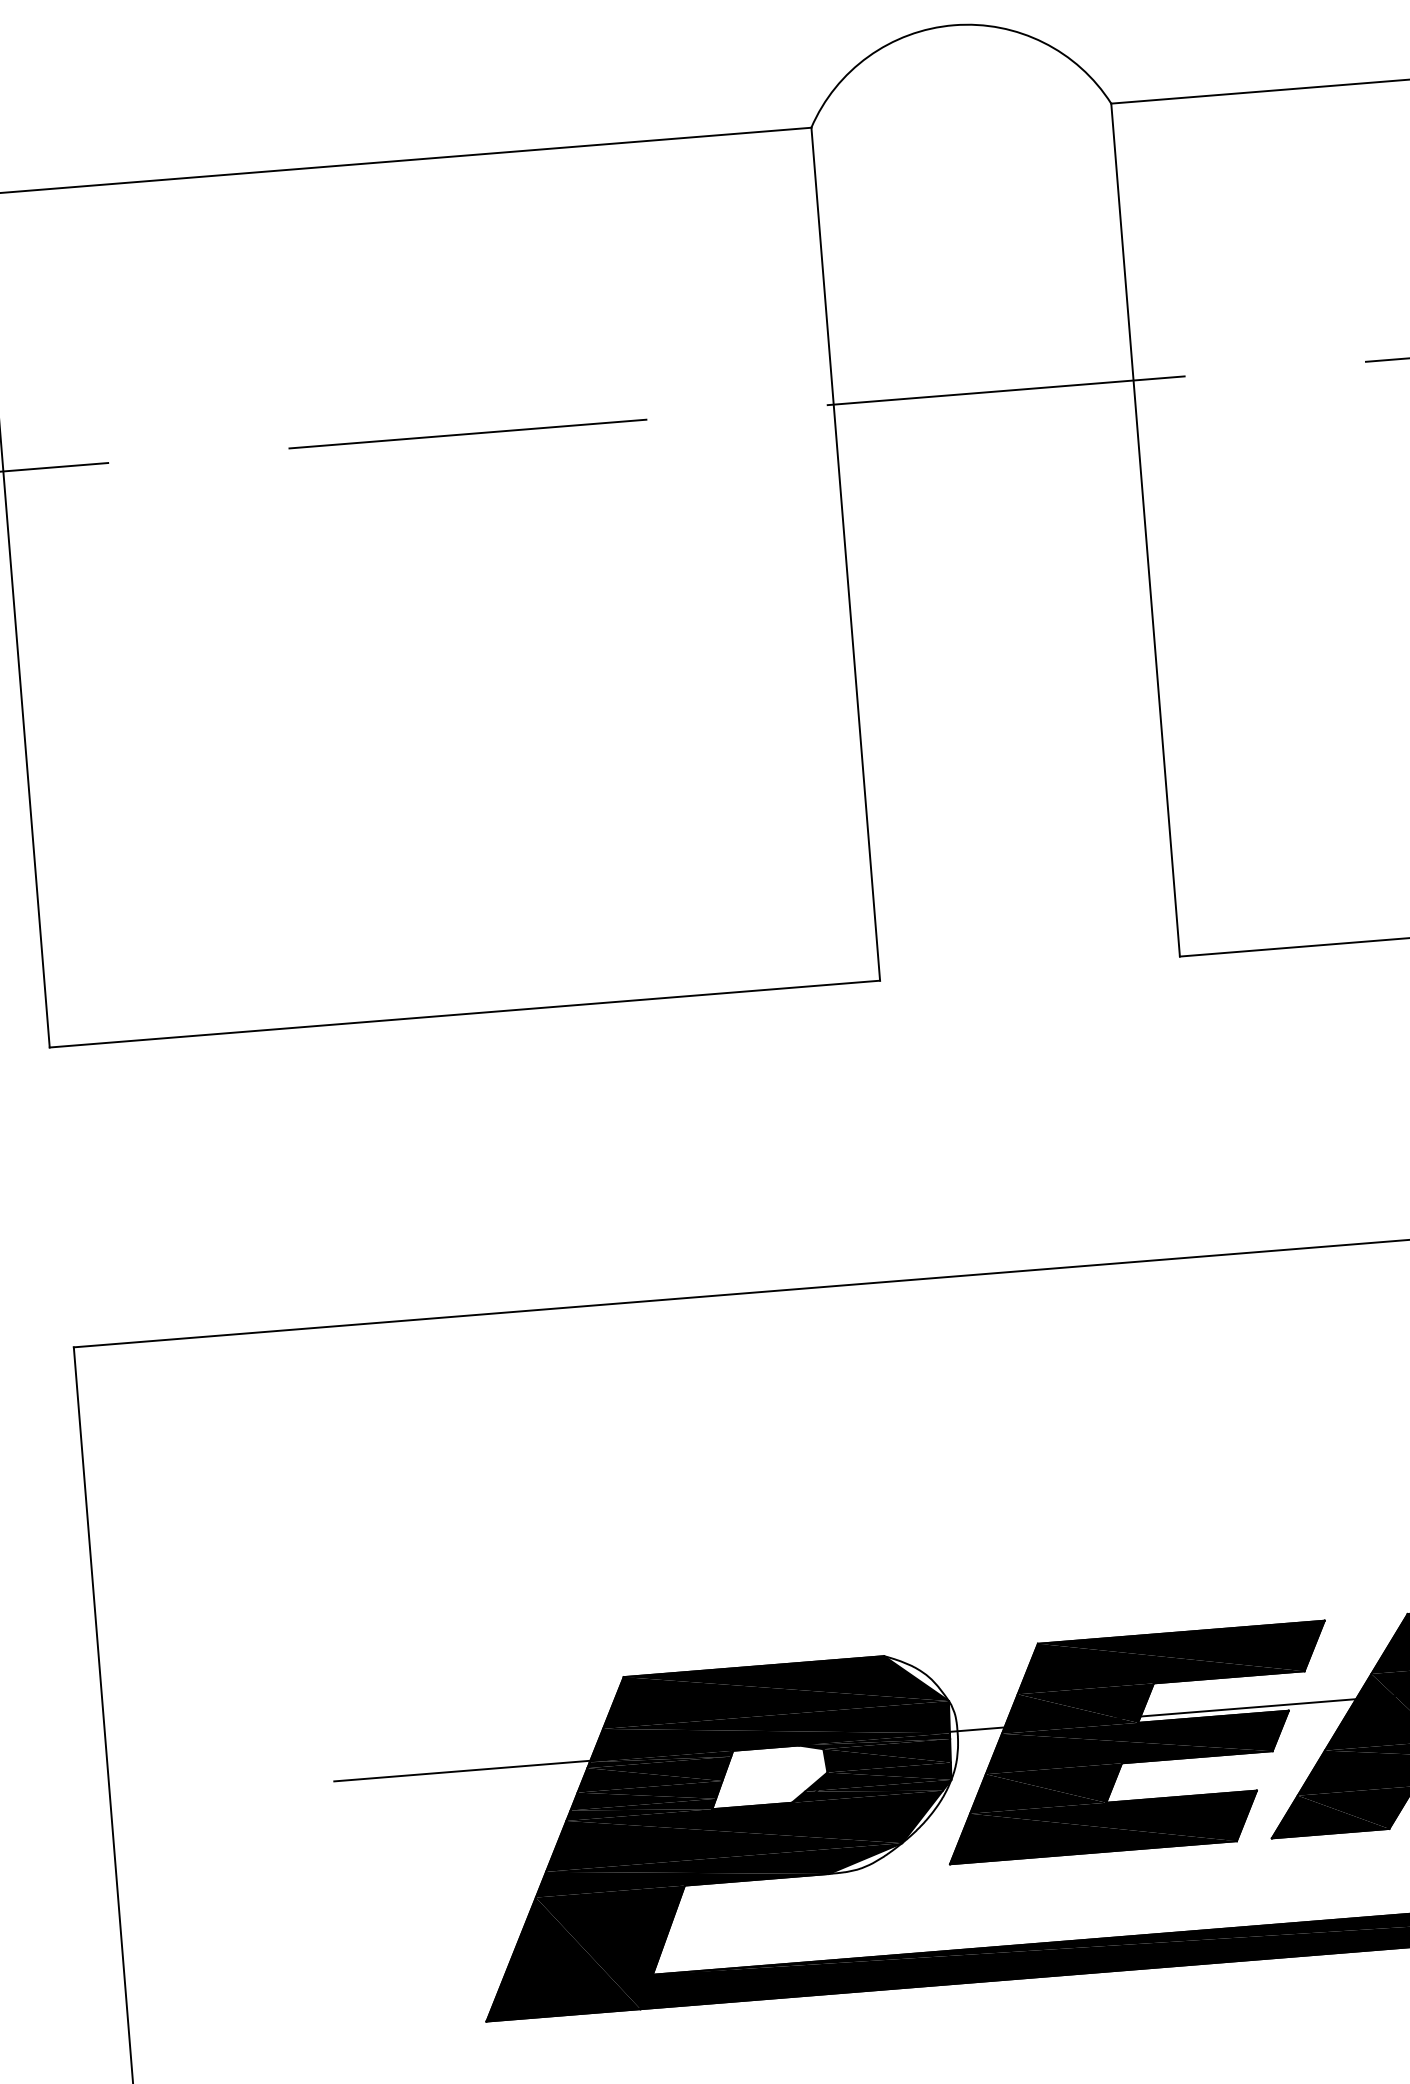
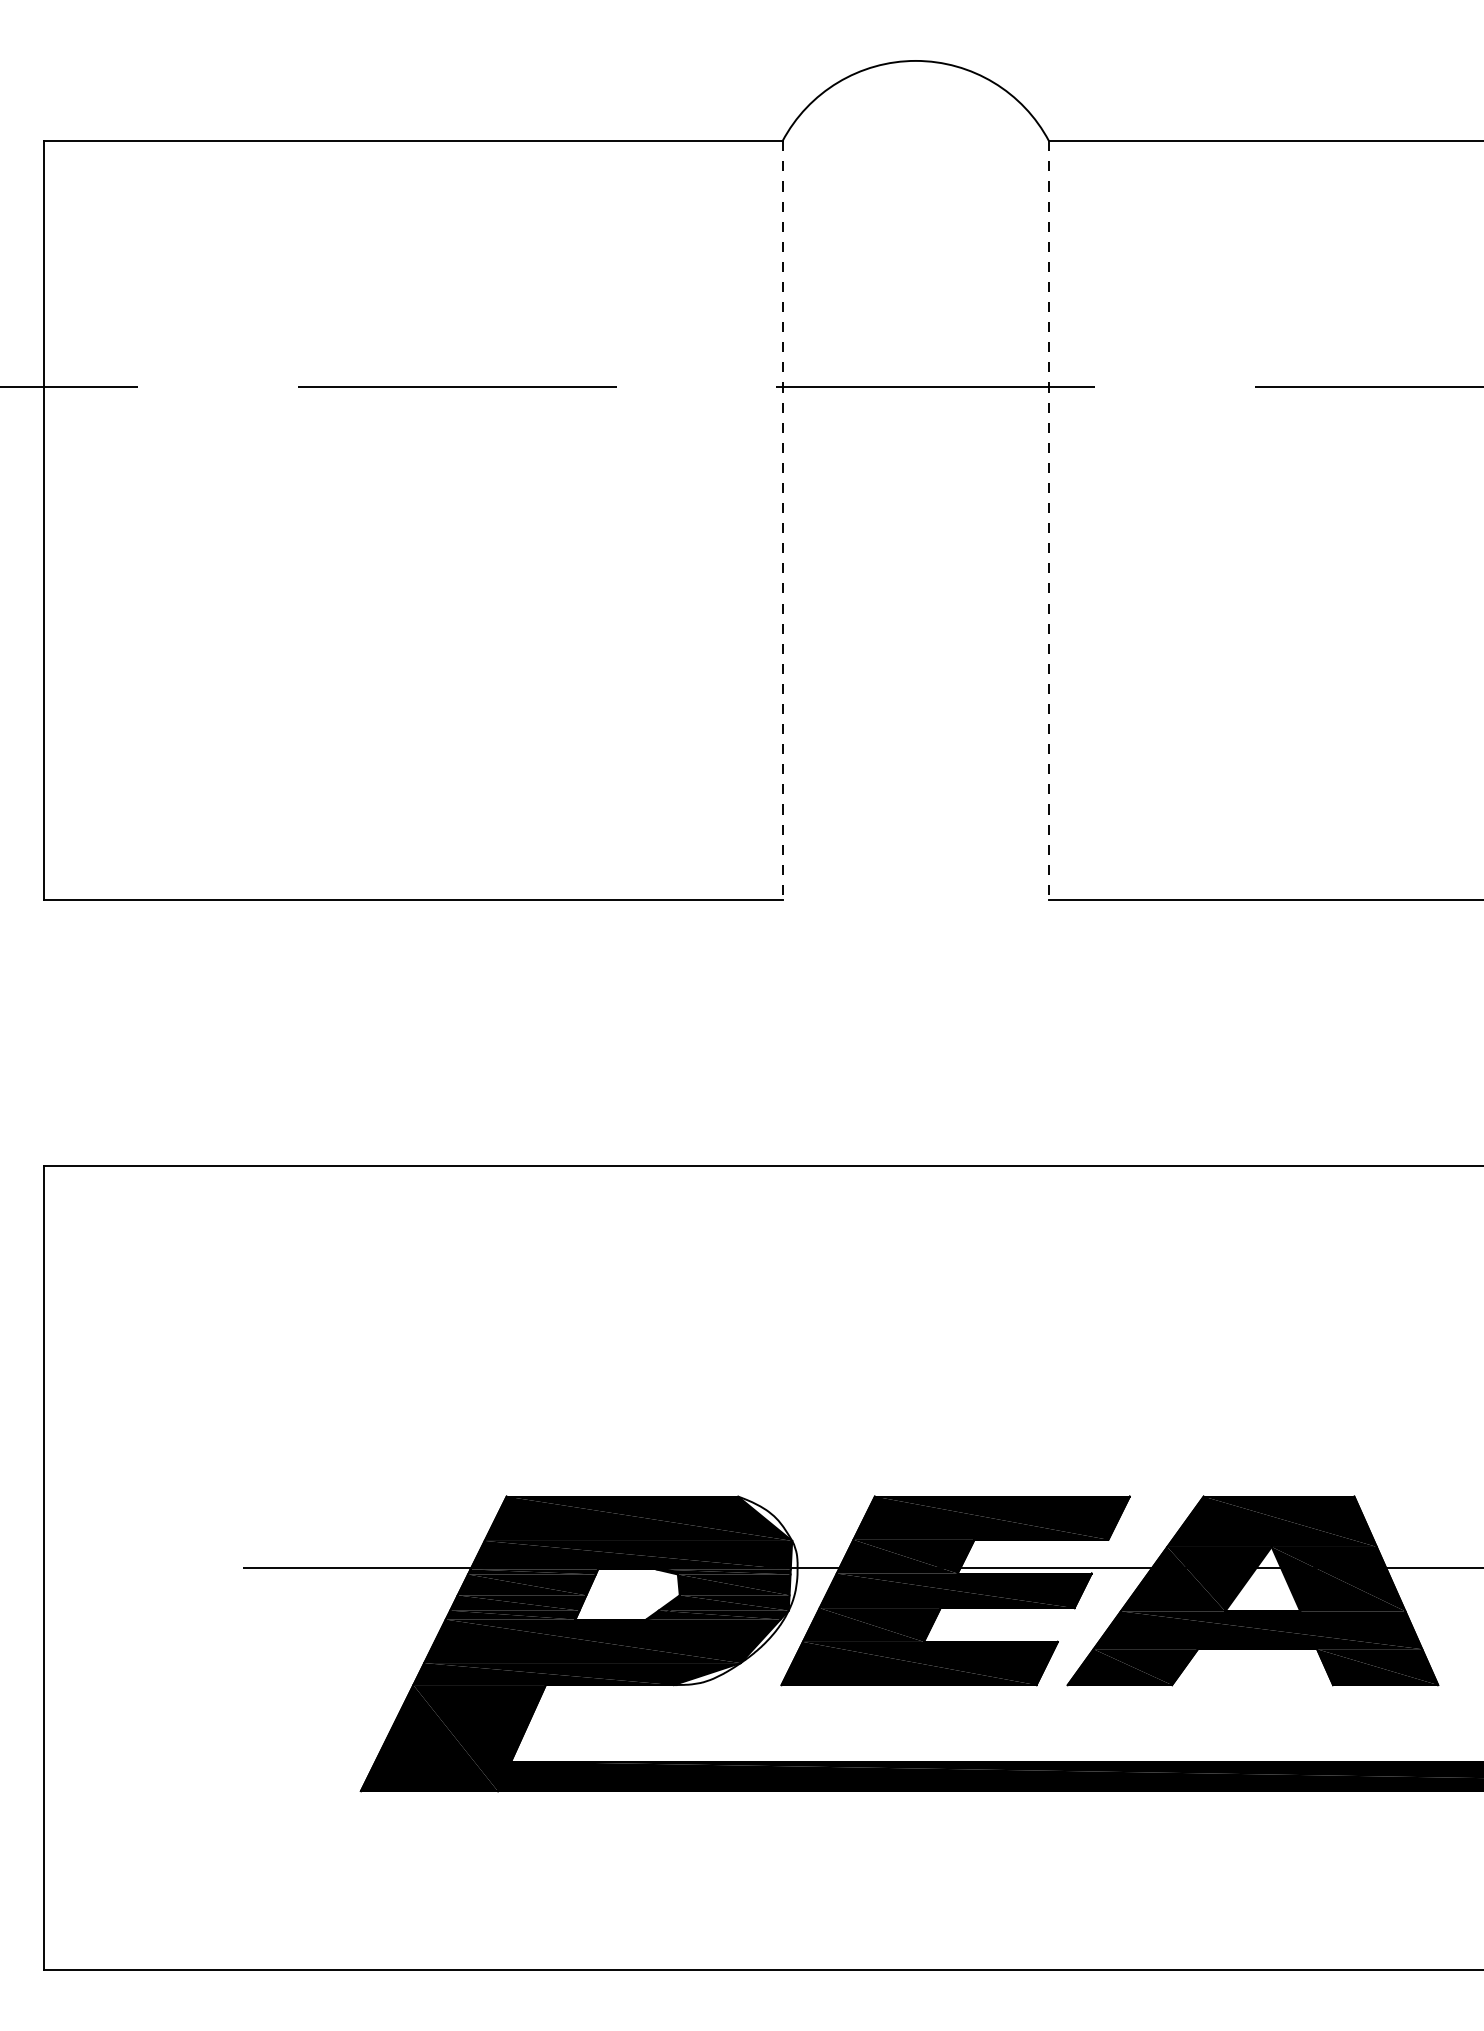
line: (1146, 530) -> (1049, 520), solid -> dashed
line: (845, 554) -> (782, 520), solid -> dashed

